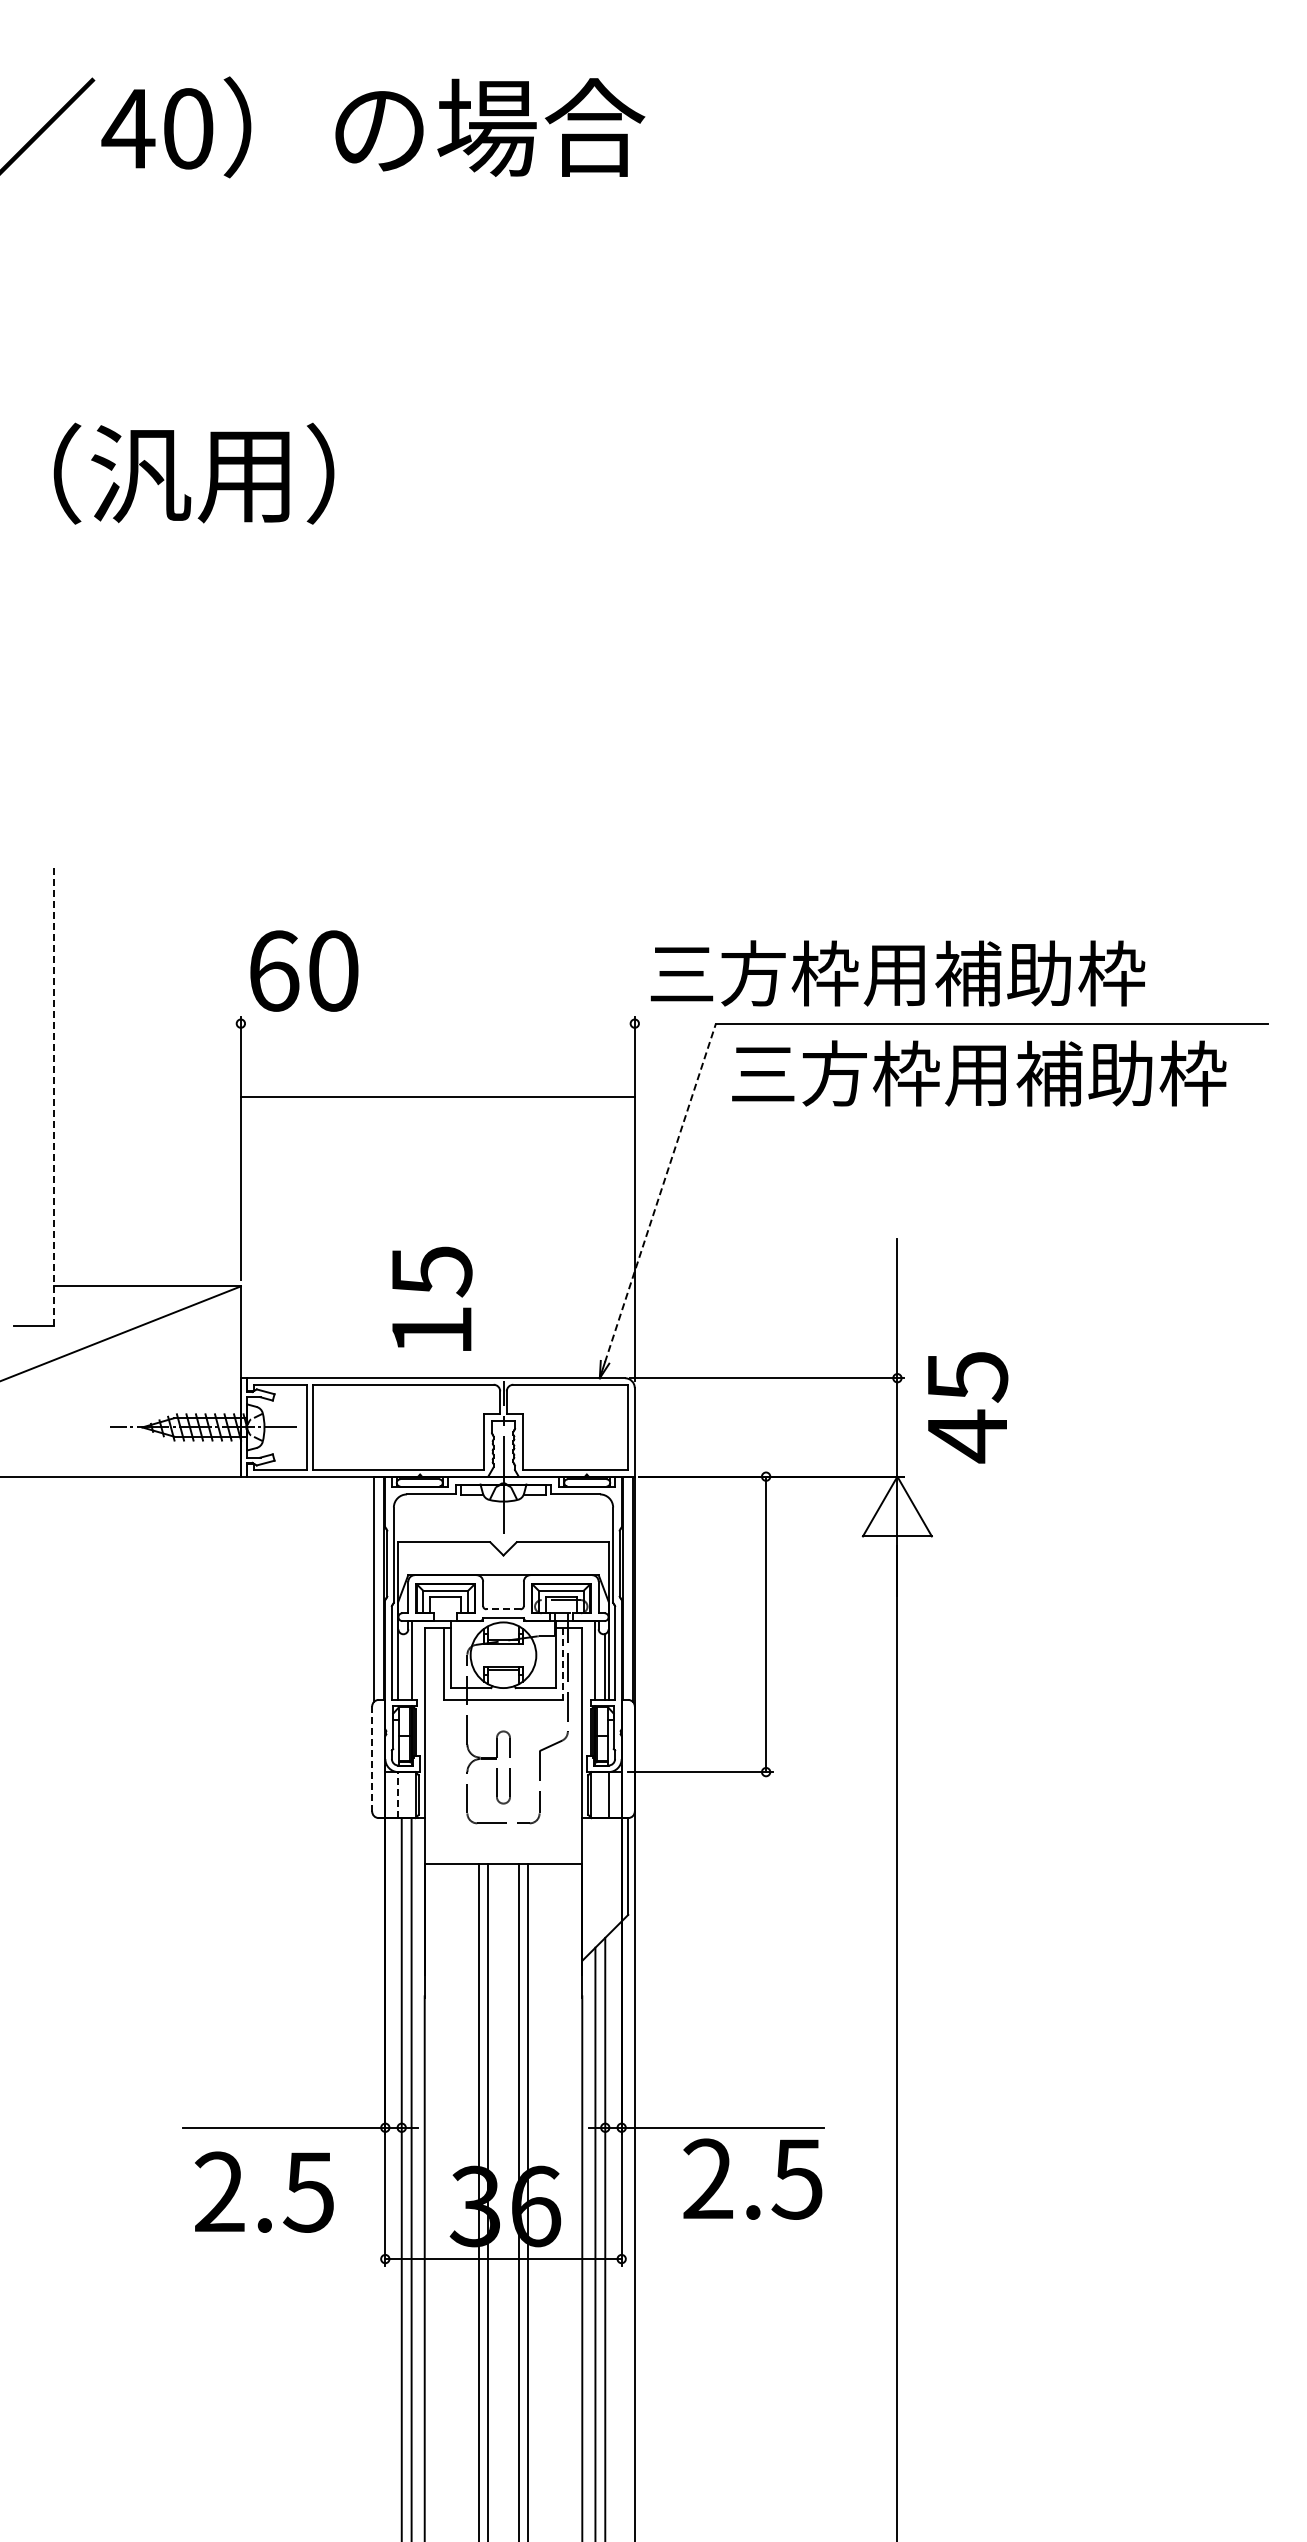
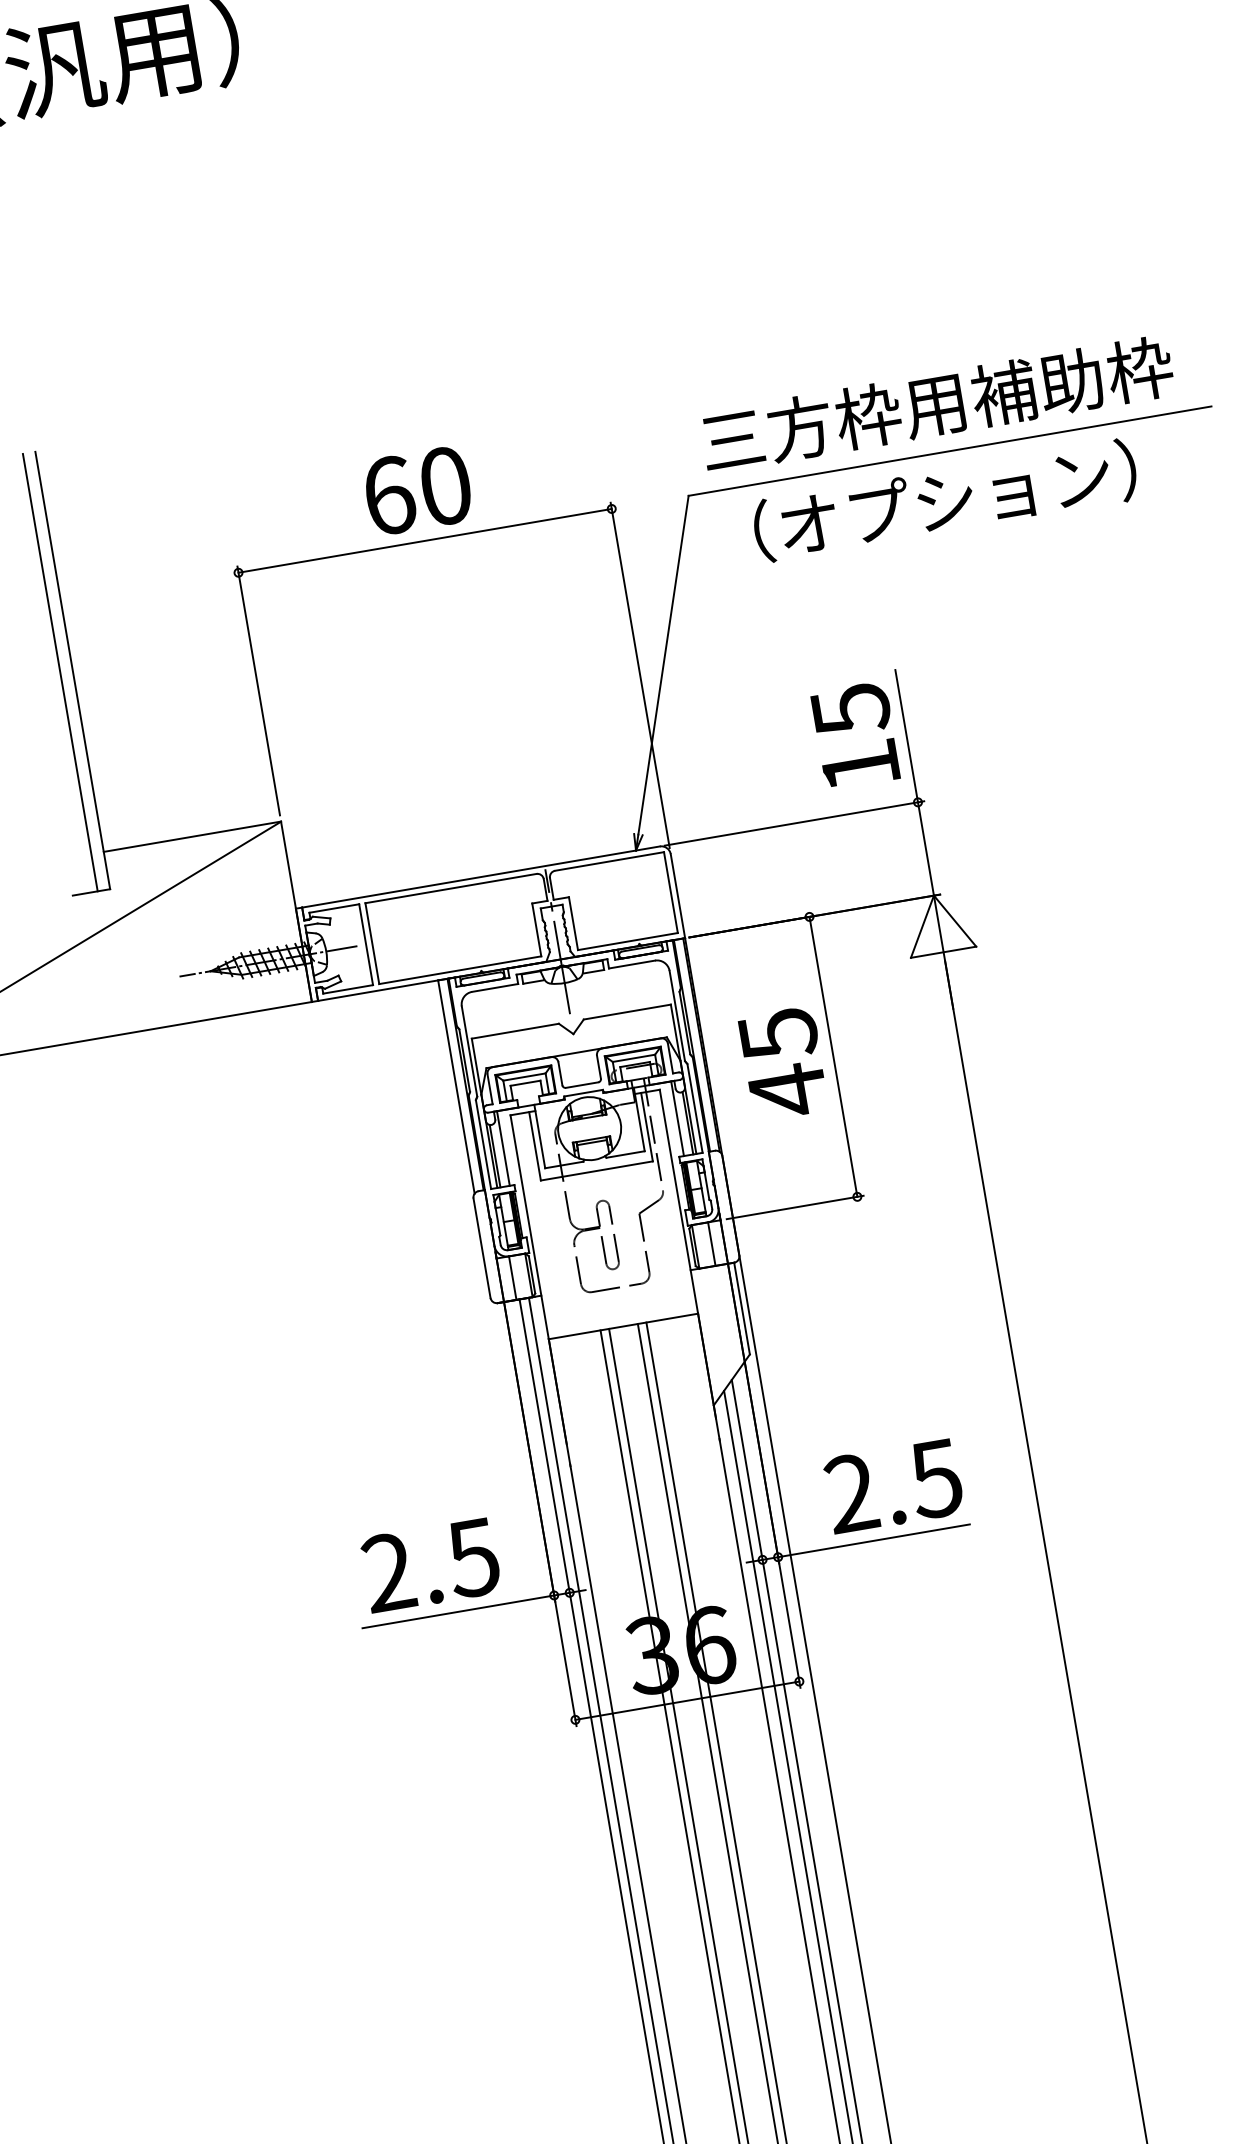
text: (304, 970) -> (418, 490), moved
text: (897, 973) -> (936, 404), moved
text: (979, 1073) -> (946, 500), 三方枠用補助枠 -> （オプション）
line: (40, 1094) -> (60, 672), added
line: (53, 1094) -> (72, 670), dashed -> solid
line: (437, 1096) -> (424, 540), moved
line: (660, 1192) -> (663, 664), dashed -> solid
text: (432, 1298) -> (855, 735), moved
text: (968, 1407) -> (784, 1063), moved
line: (503, 1609) -> (582, 1085), dashed -> solid
line: (562, 1664) -> (647, 1127), dashed -> solid
line: (401, 1666) -> (494, 1155), added
line: (372, 1758) -> (482, 1247), dashed -> solid
line: (398, 1795) -> (512, 1278), dashed -> solid
text: (752, 2178) -> (893, 1485), moved
text: (264, 2191) -> (431, 1564), moved

